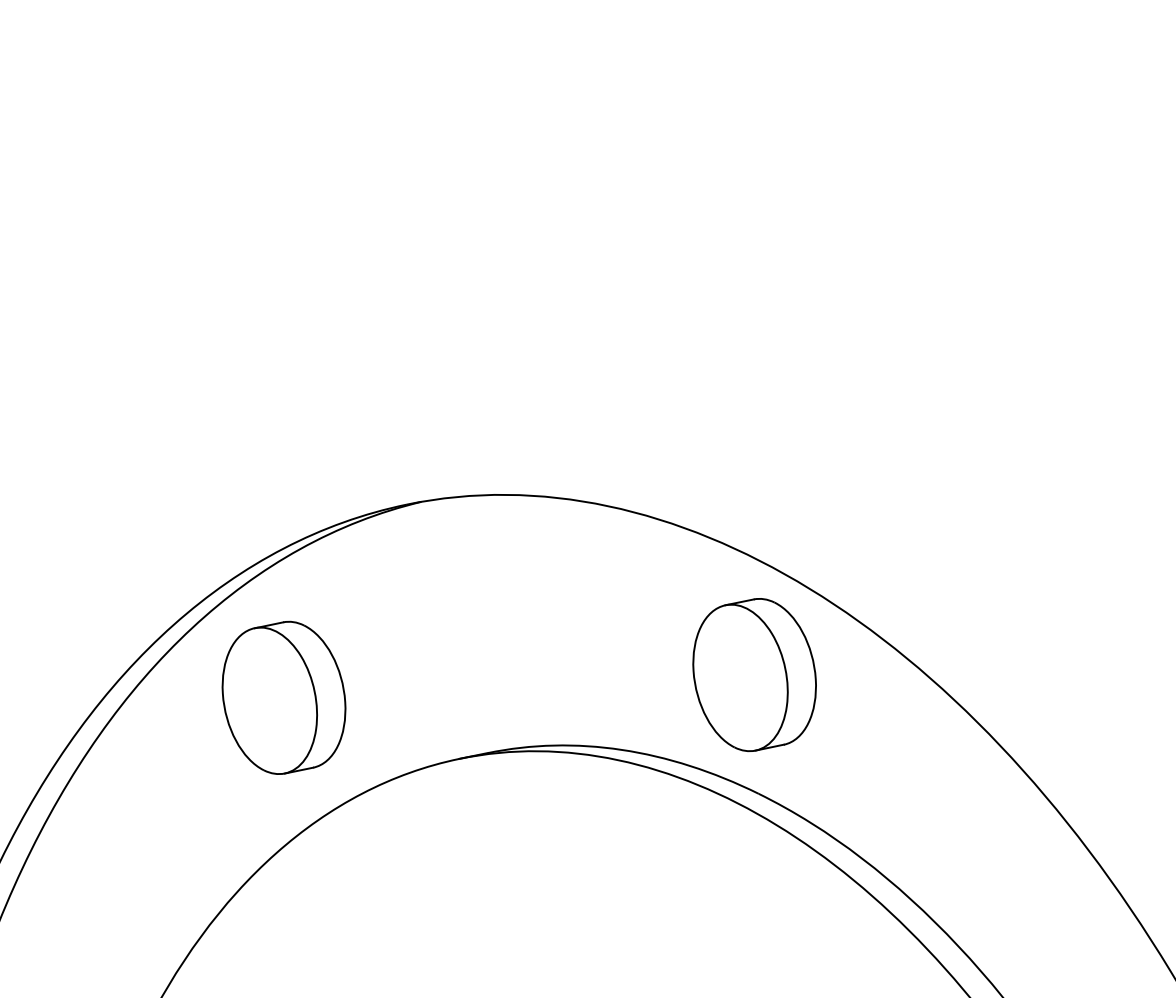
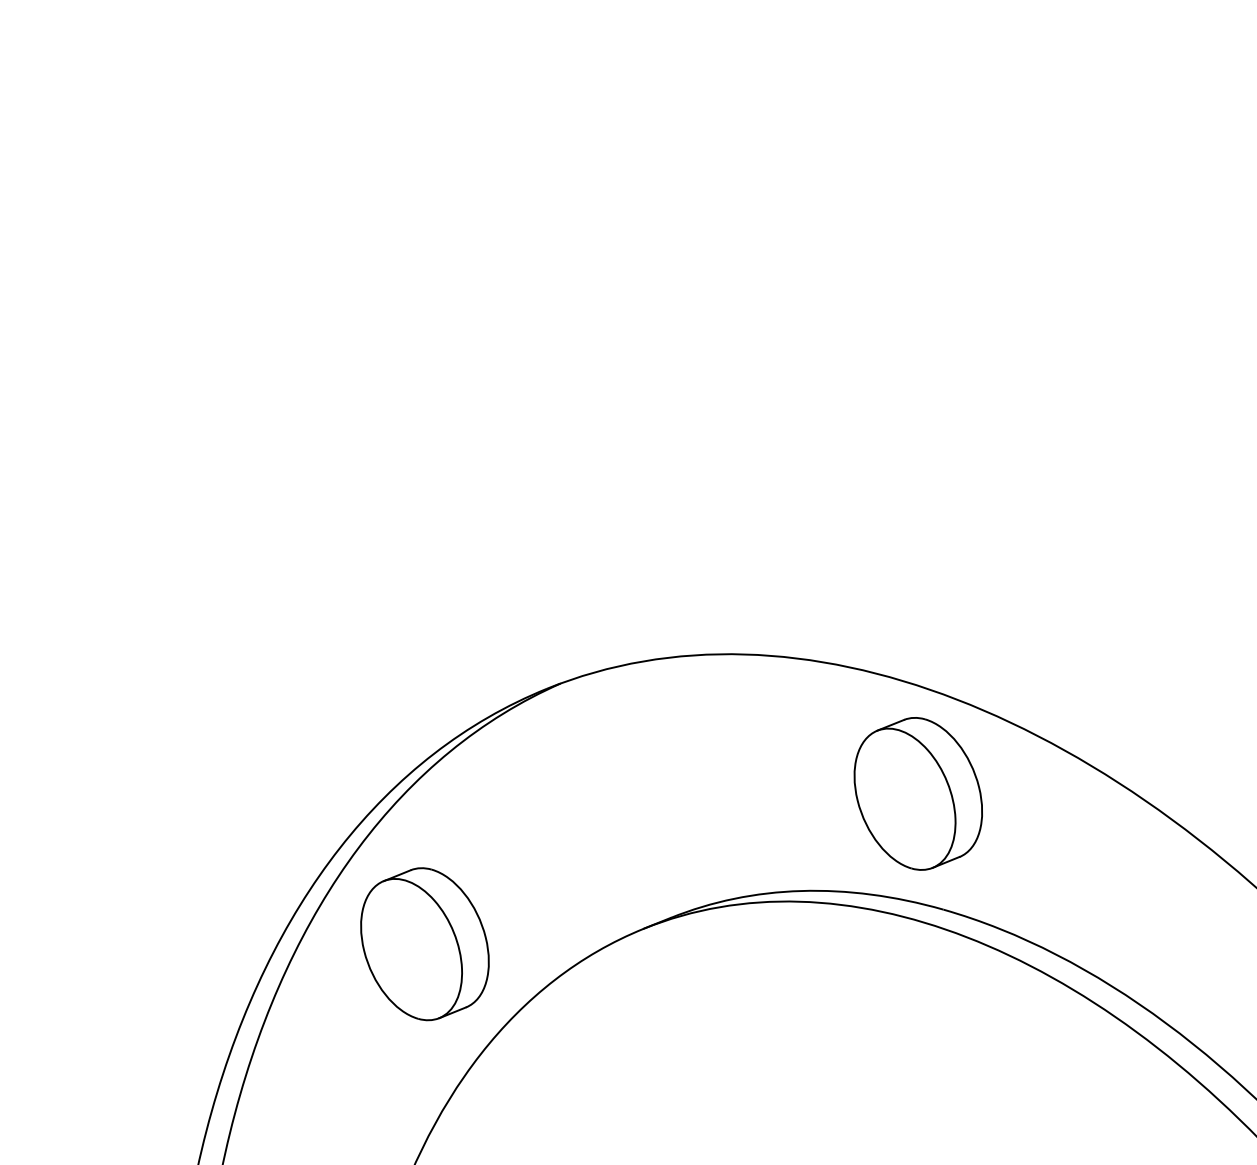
part: (283, 698) -> (424, 944), moved

